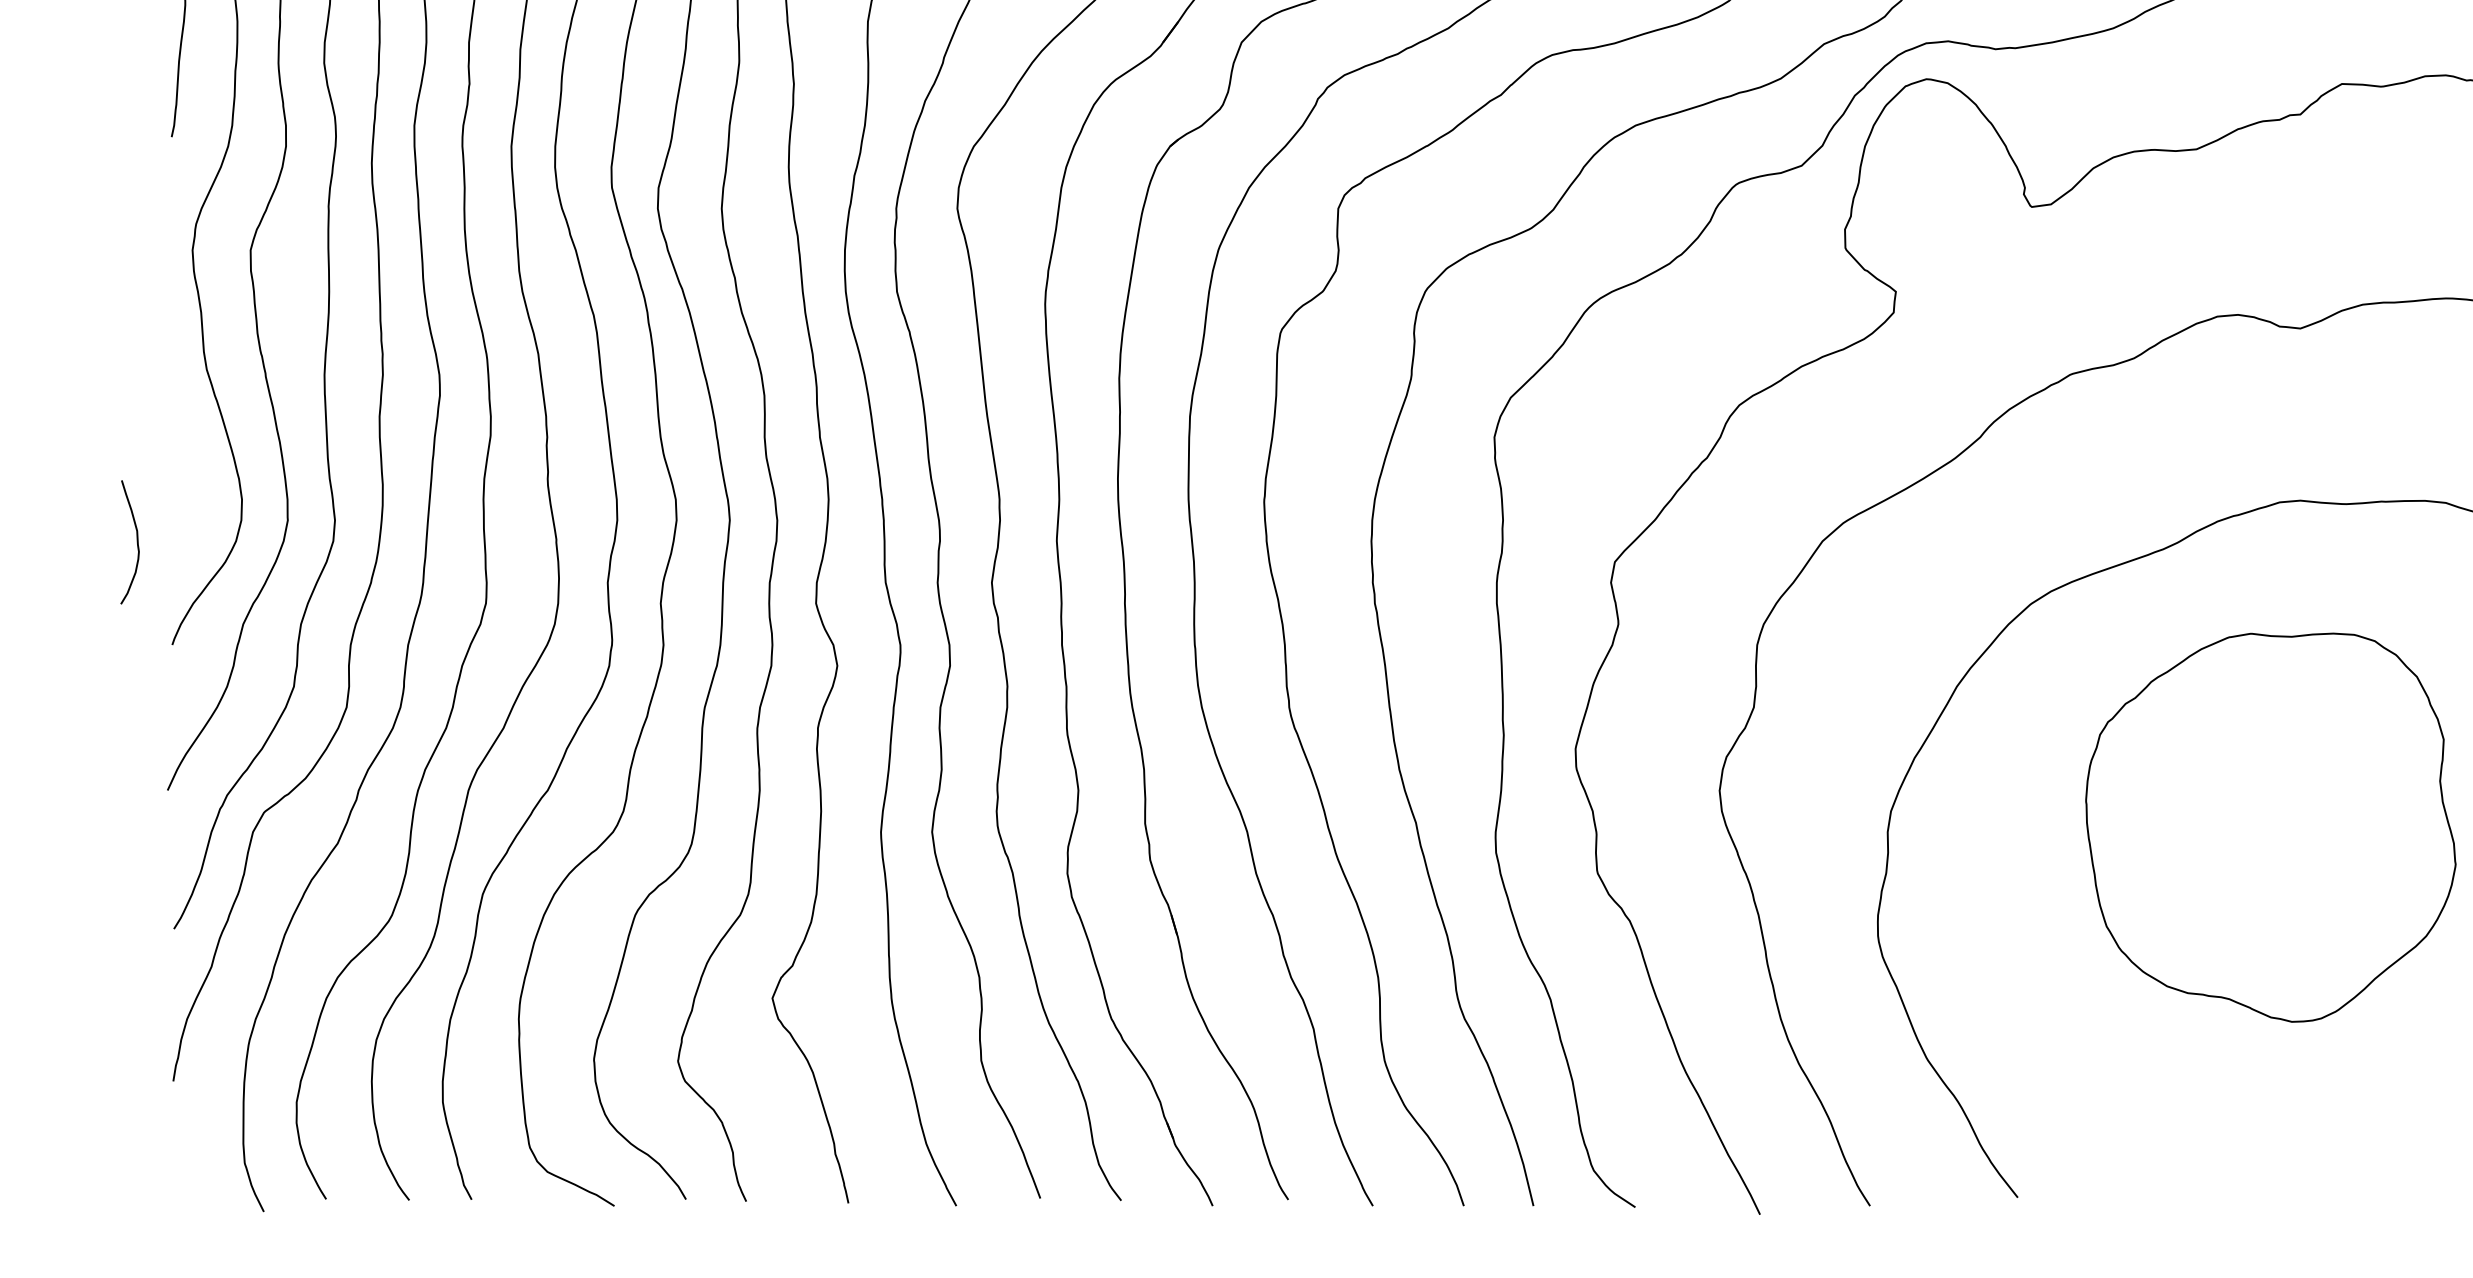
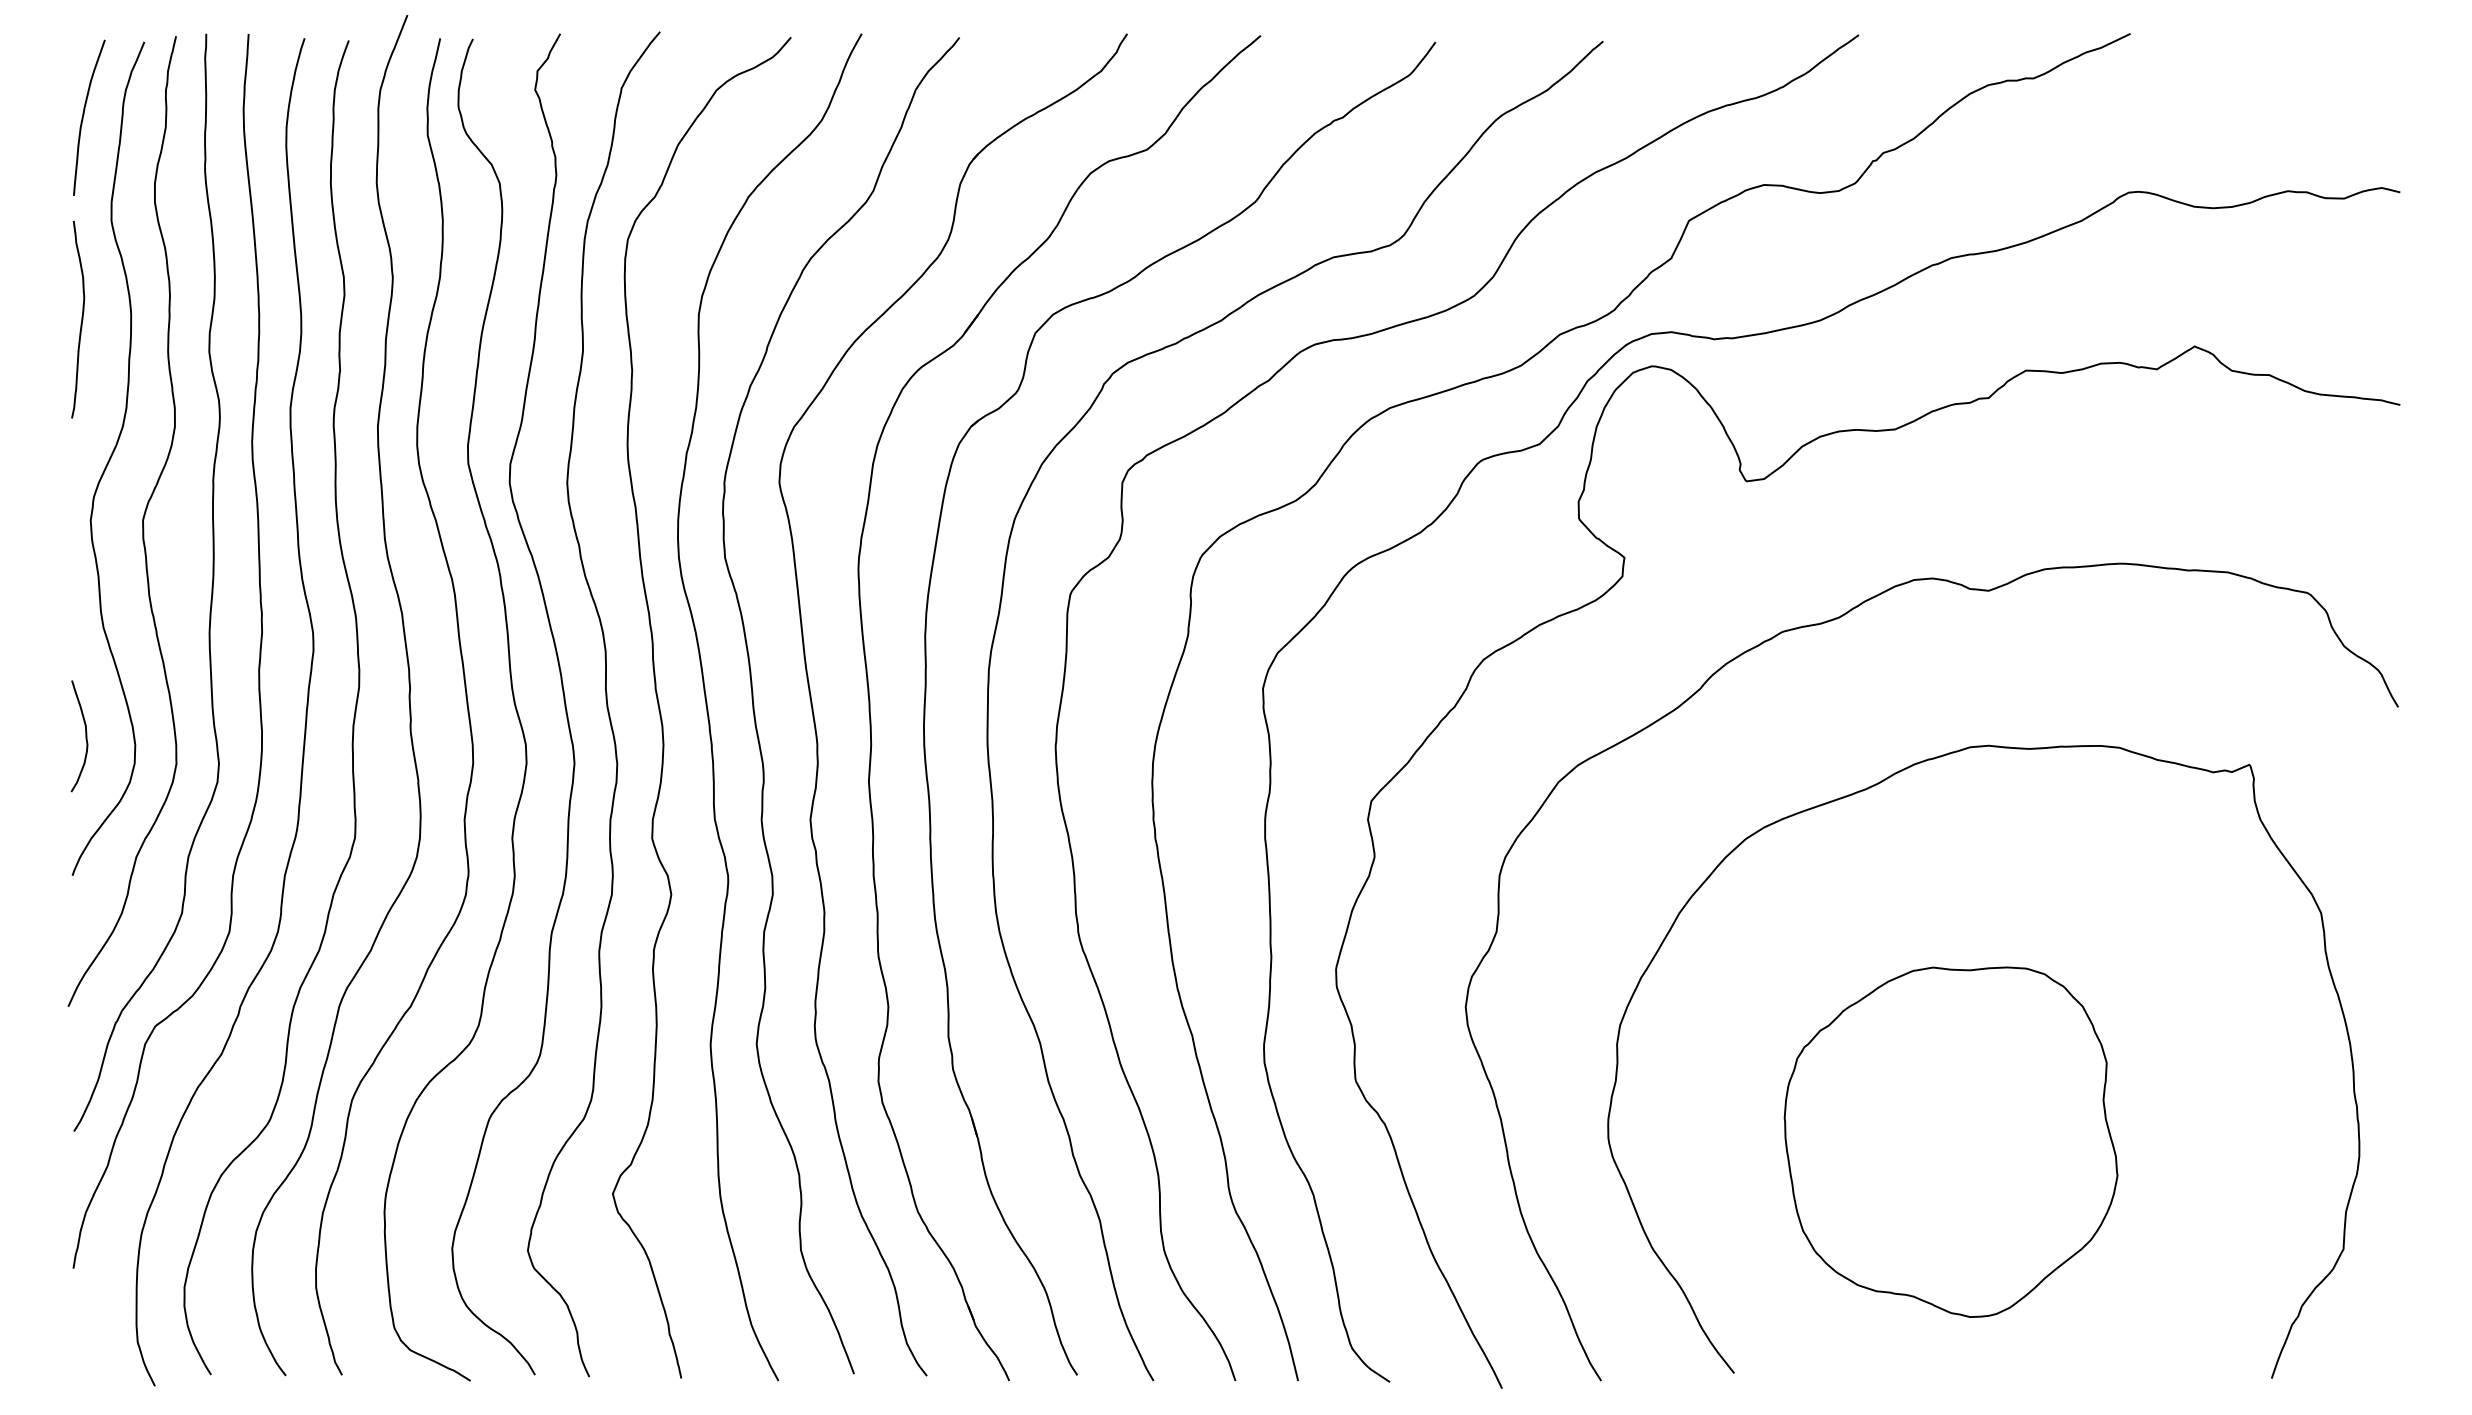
curve: (136, 542) -> (85, 736), moved
part: (2270, 826) -> (1950, 1141), moved

